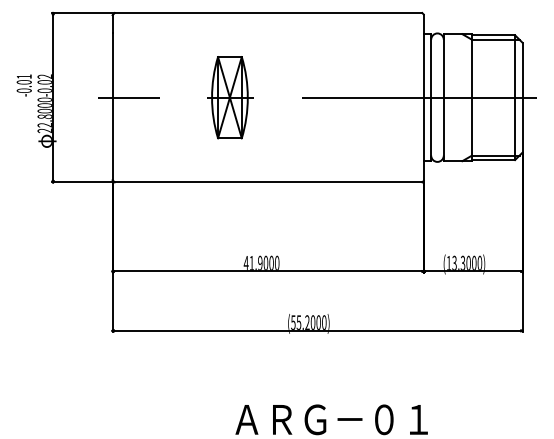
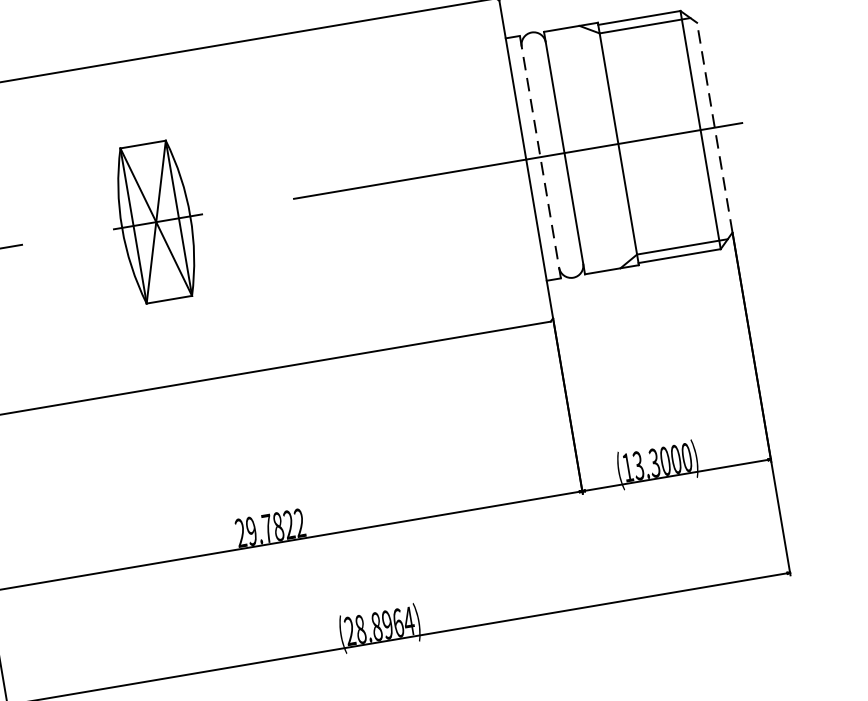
line: (522, 97) -> (714, 127), solid -> dashed
line: (431, 98) -> (541, 158), solid -> dashed
text: (261, 262) -> (269, 526), 41.9000 -> 29.7822
text: (308, 322) -> (378, 625), 55.2000) -> 28.8964)

